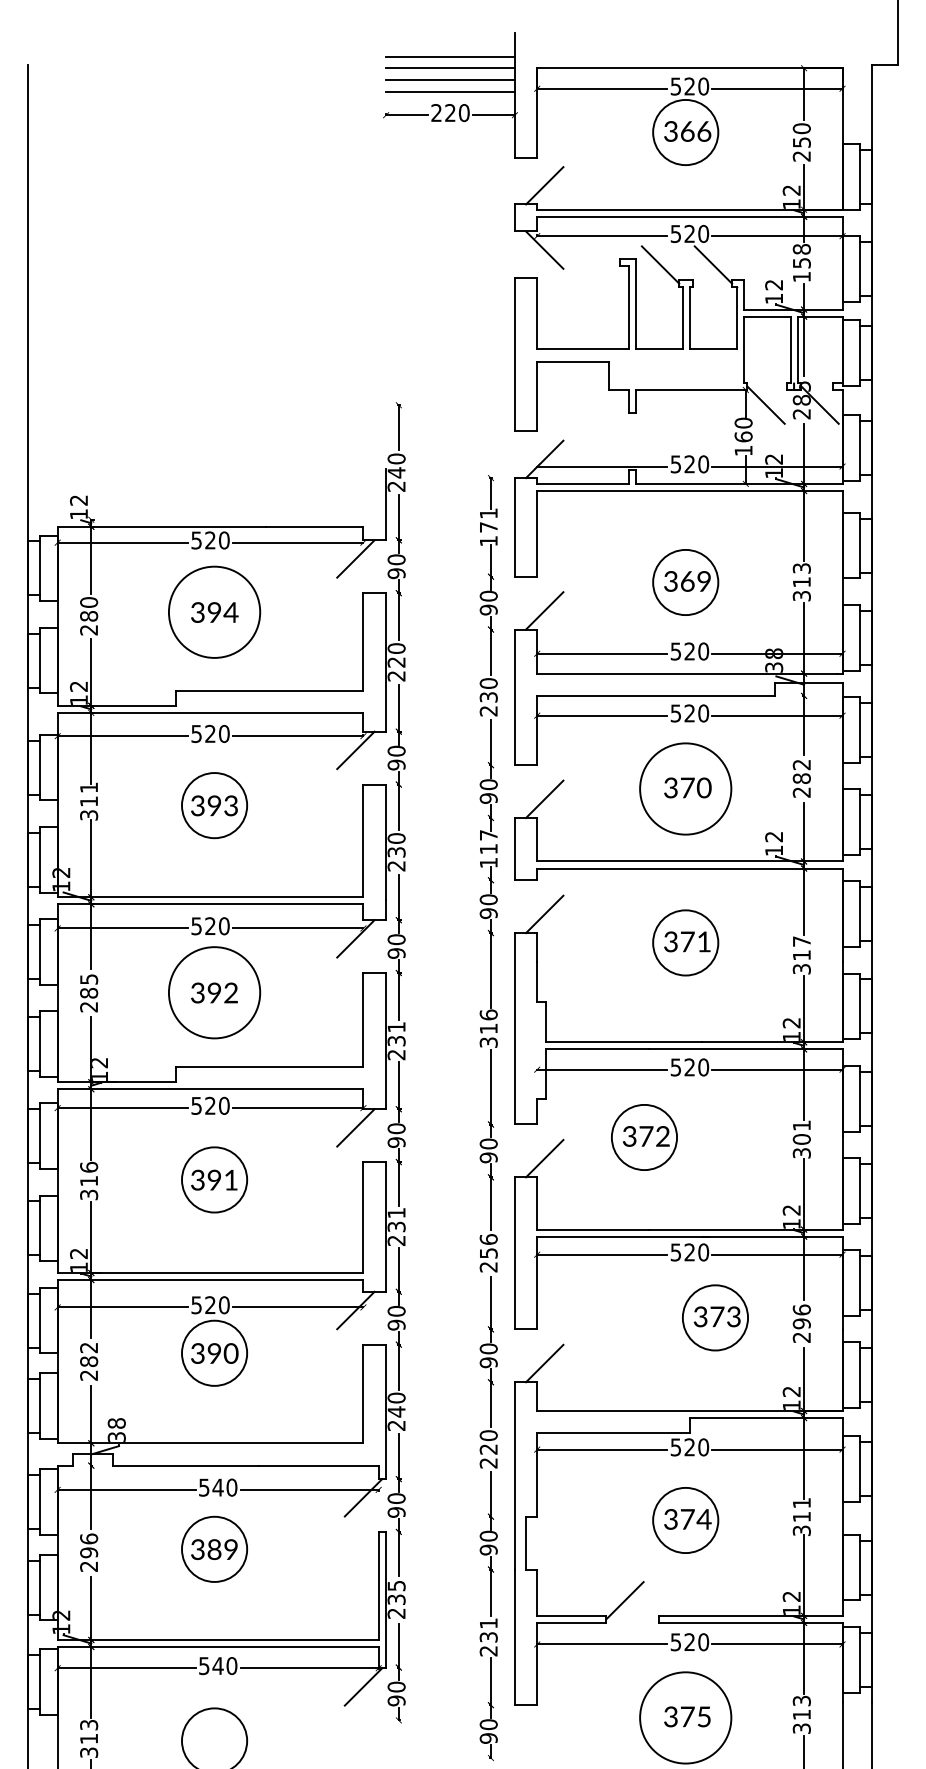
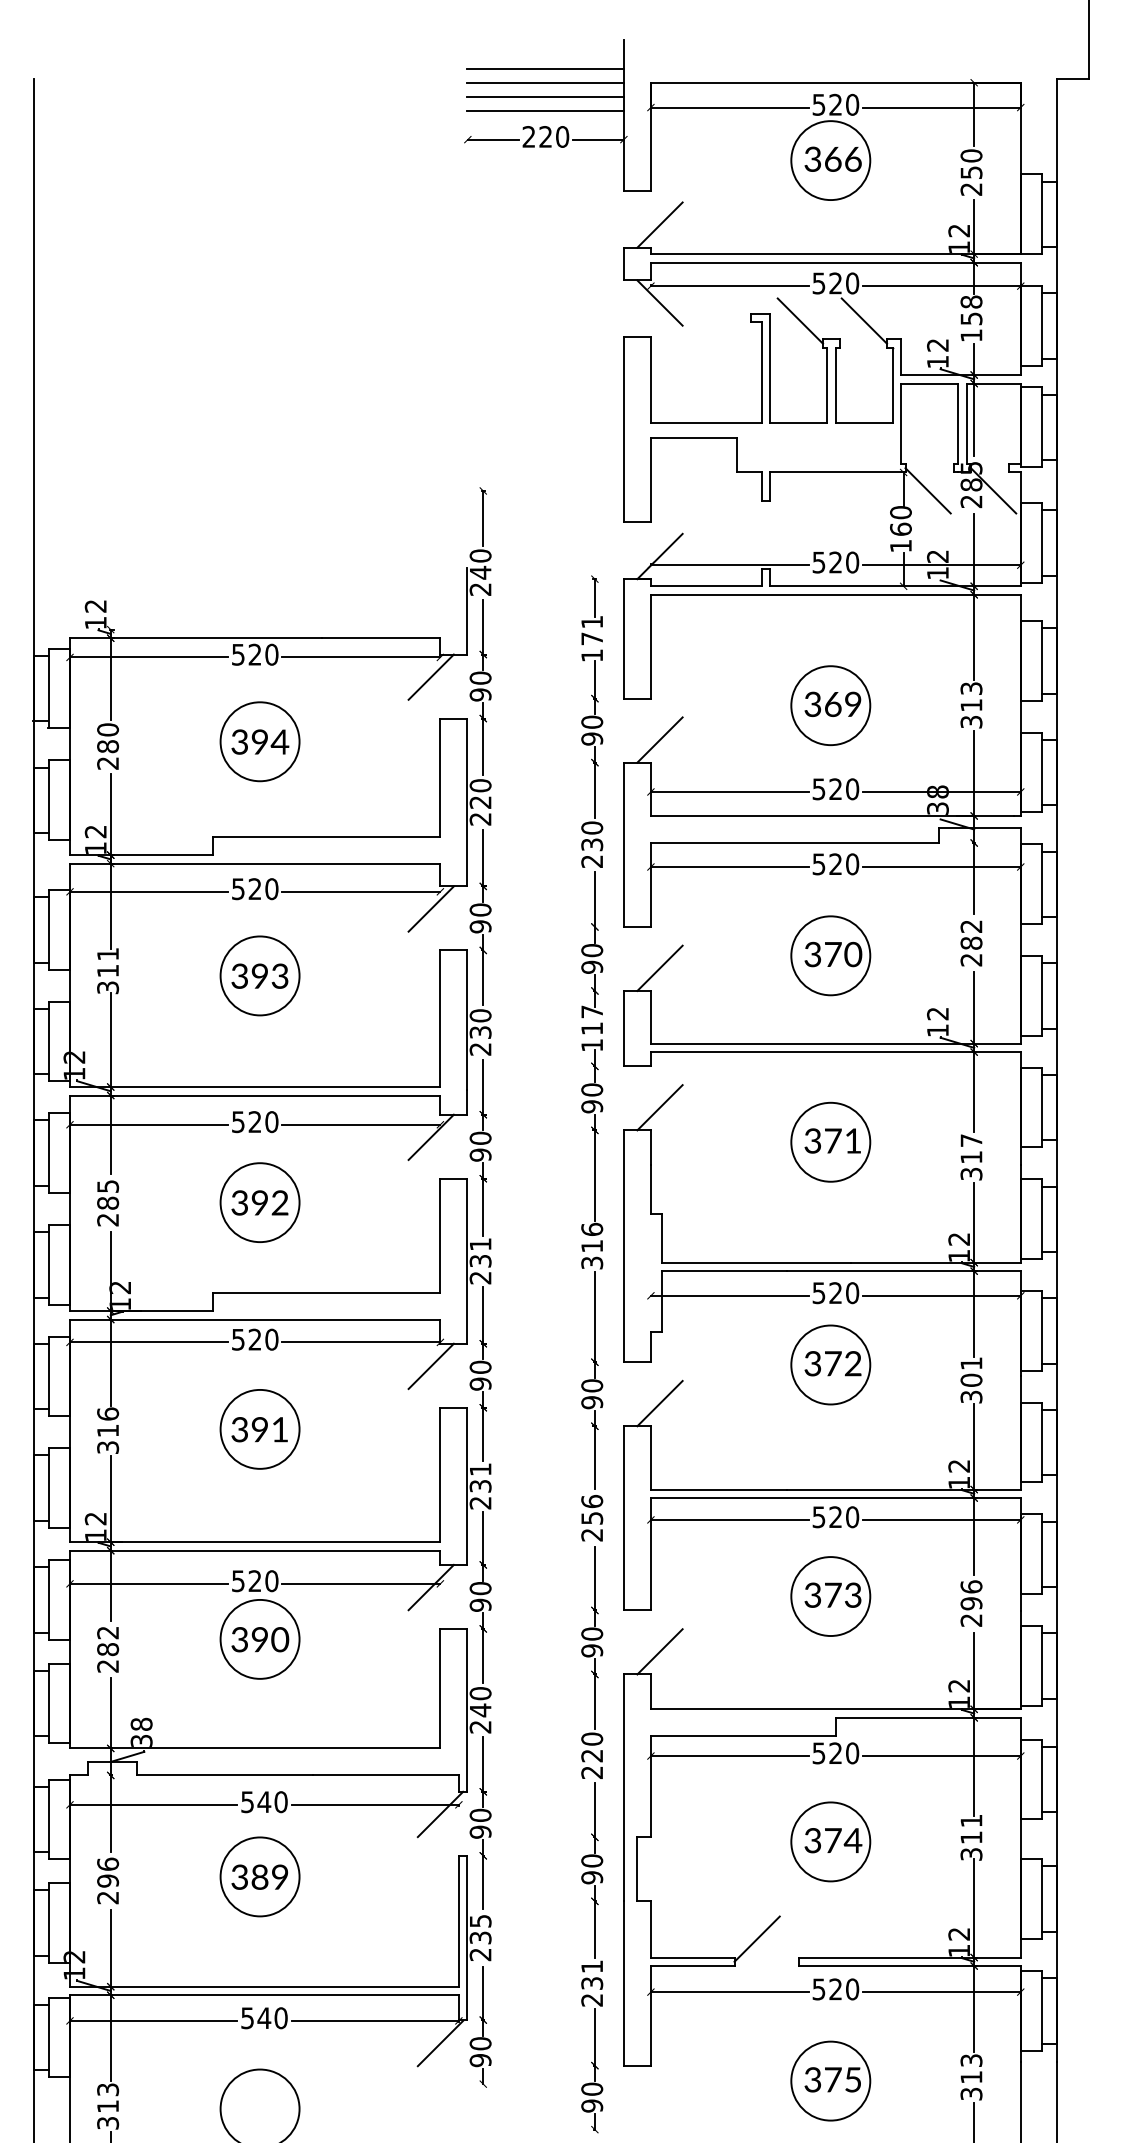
circle: (214, 612) -> (259, 741), size x0.71
circle: (685, 788) -> (830, 955), size x0.71
circle: (214, 992) -> (259, 1202), size x0.71
part: (644, 1137) -> (830, 1364), moved
part: (715, 1317) -> (830, 1596), moved
circle: (685, 1717) -> (830, 2080), size x0.71

